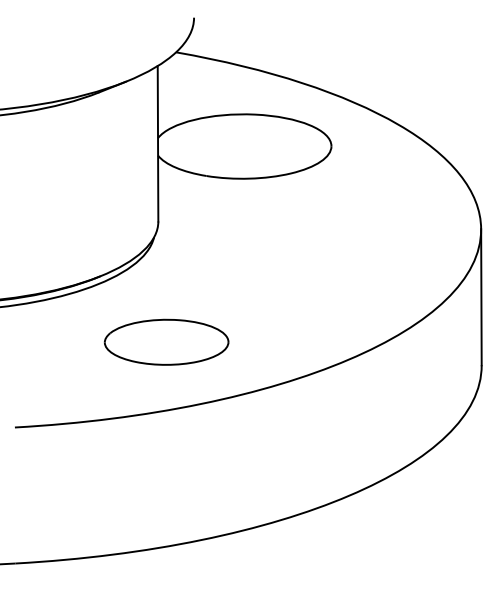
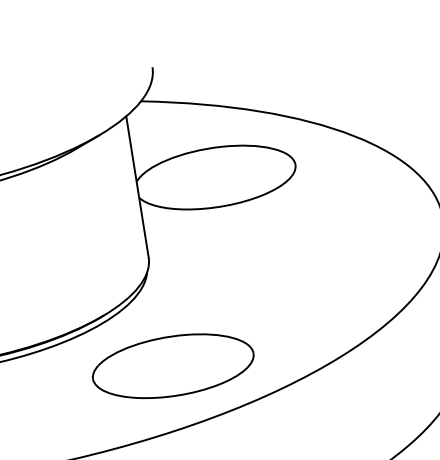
part: (166, 342) -> (173, 366), size x1.43

